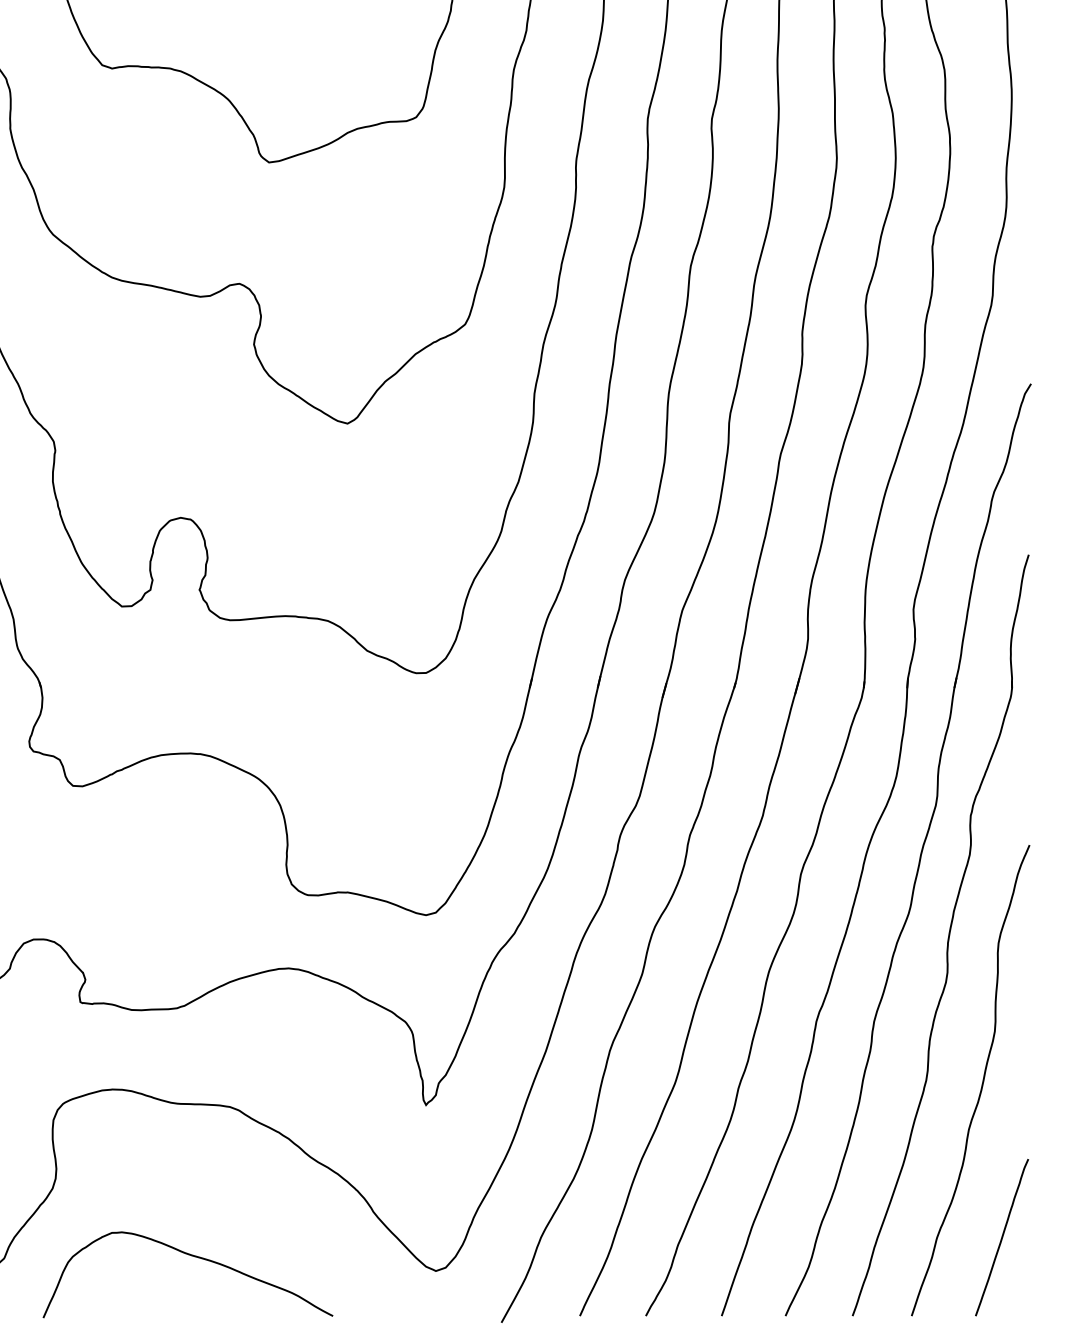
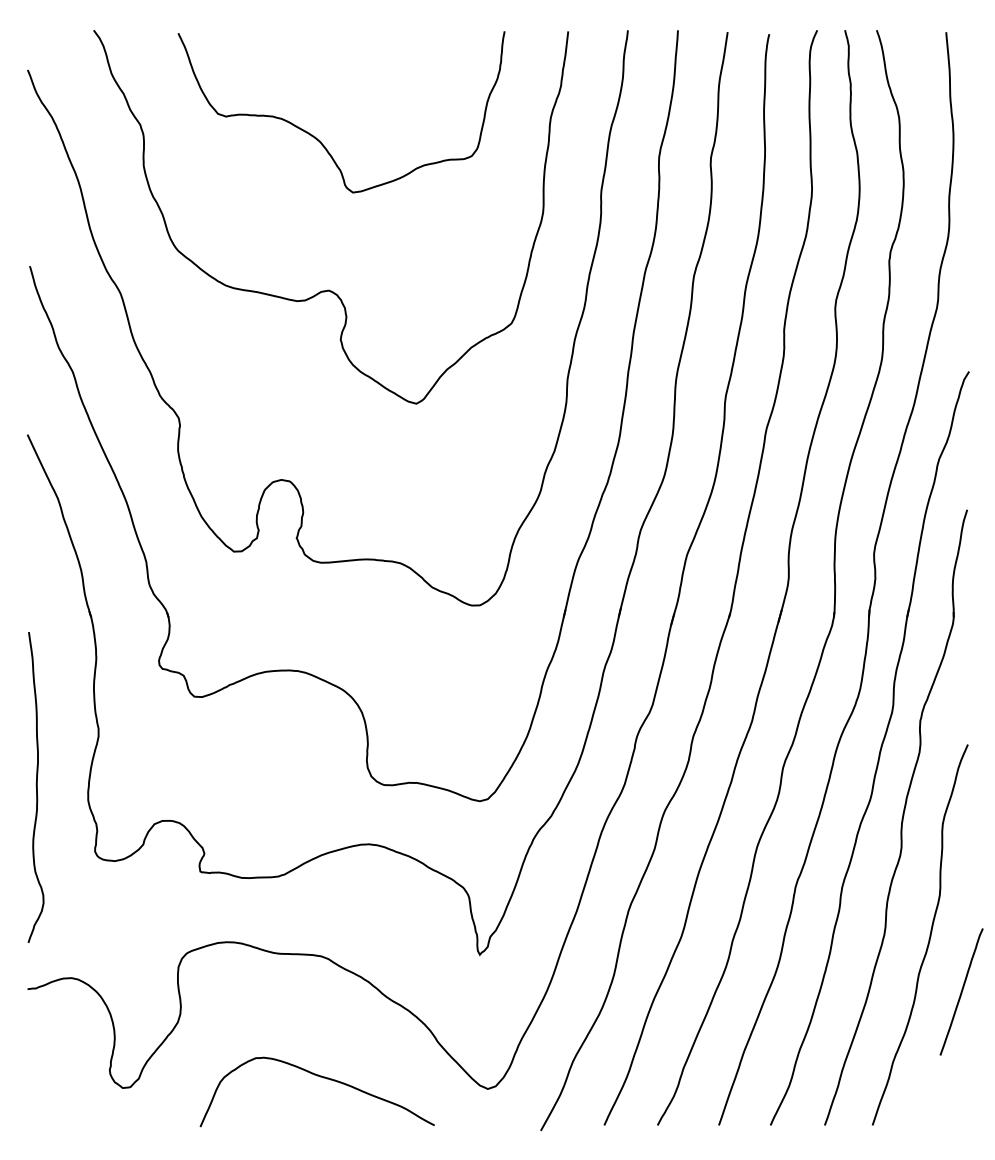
line: (1001, 1237) -> (961, 991), moved
curve: (191, 1256) -> (320, 1077), moved

